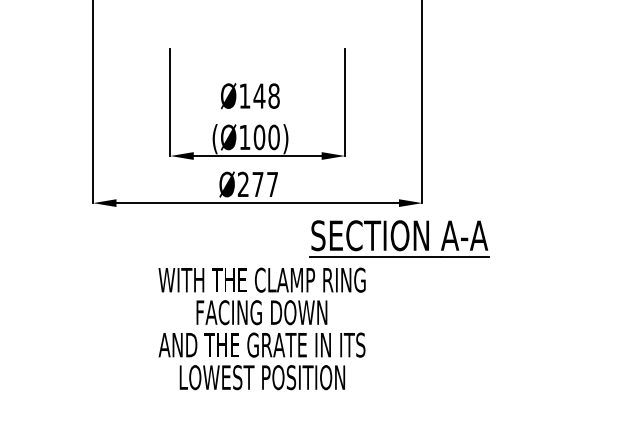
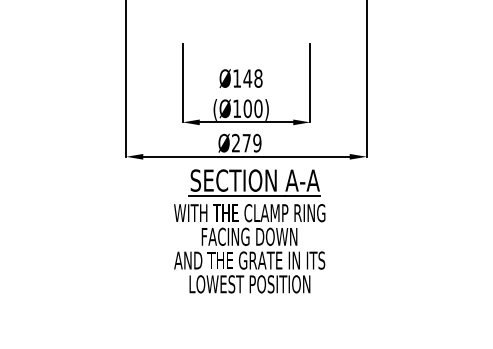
text: (272, 183) -> (257, 142), Ø277 -> Ø279
part: (398, 238) -> (254, 182), moved

